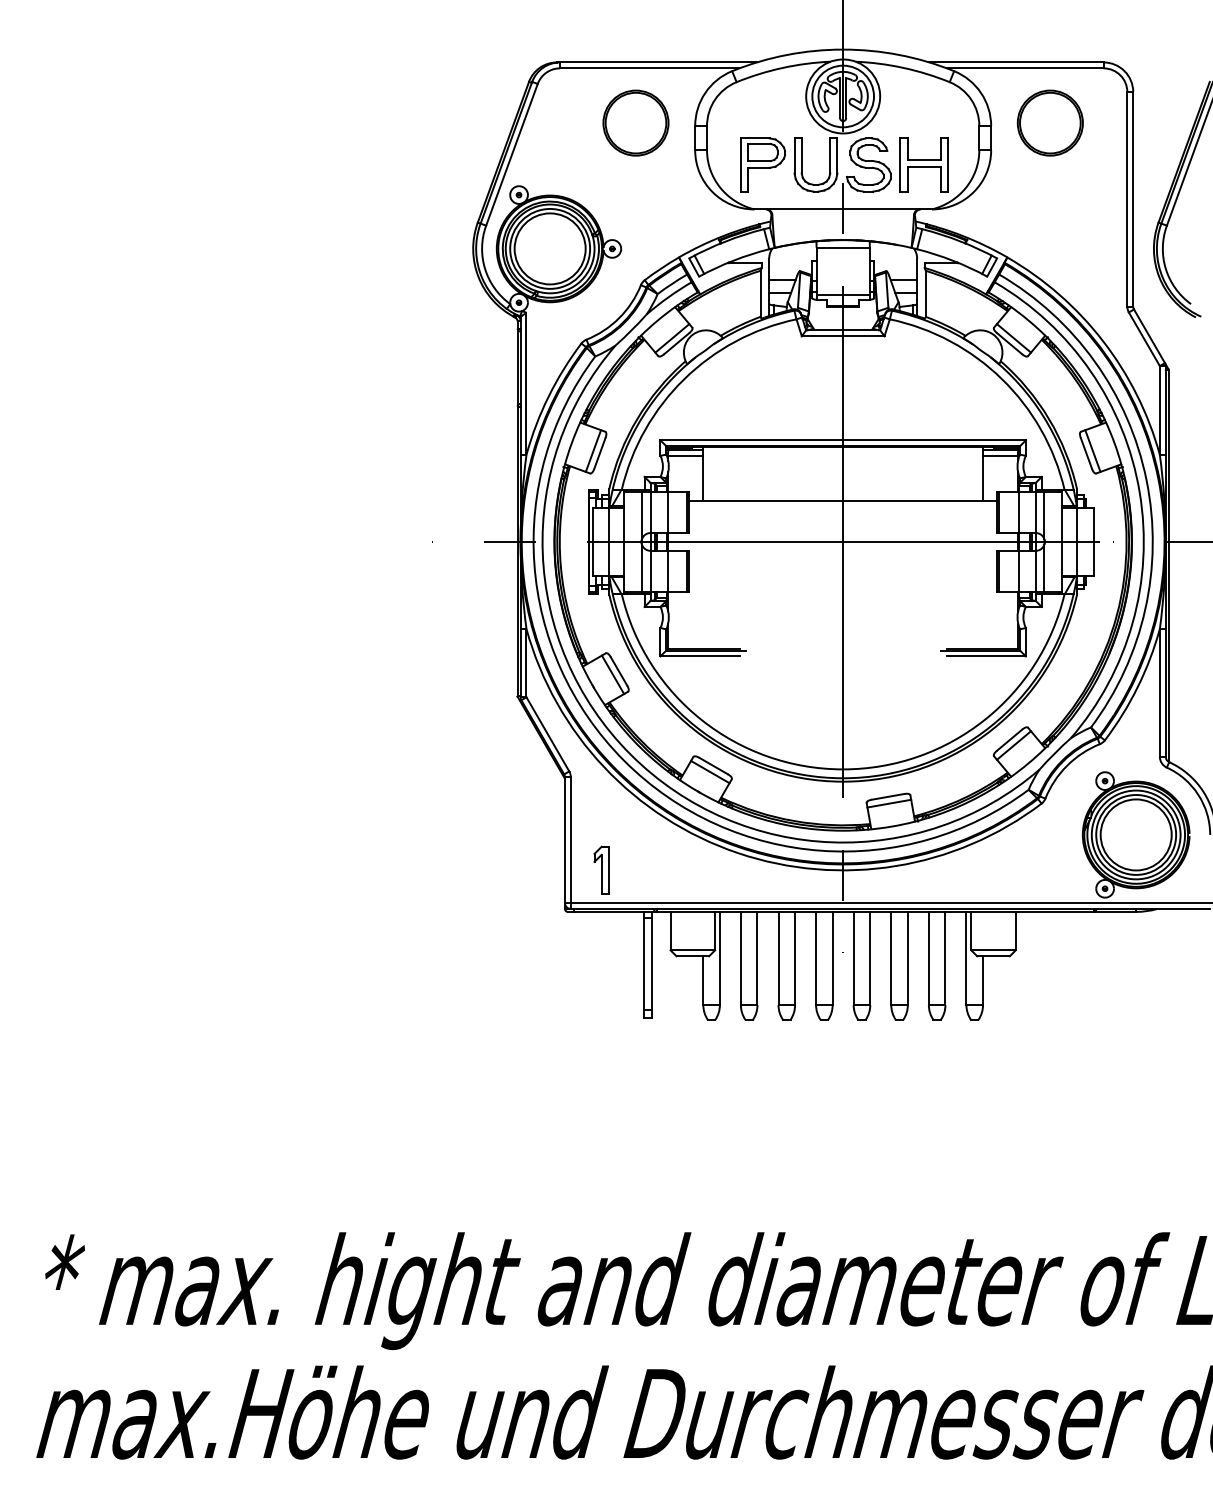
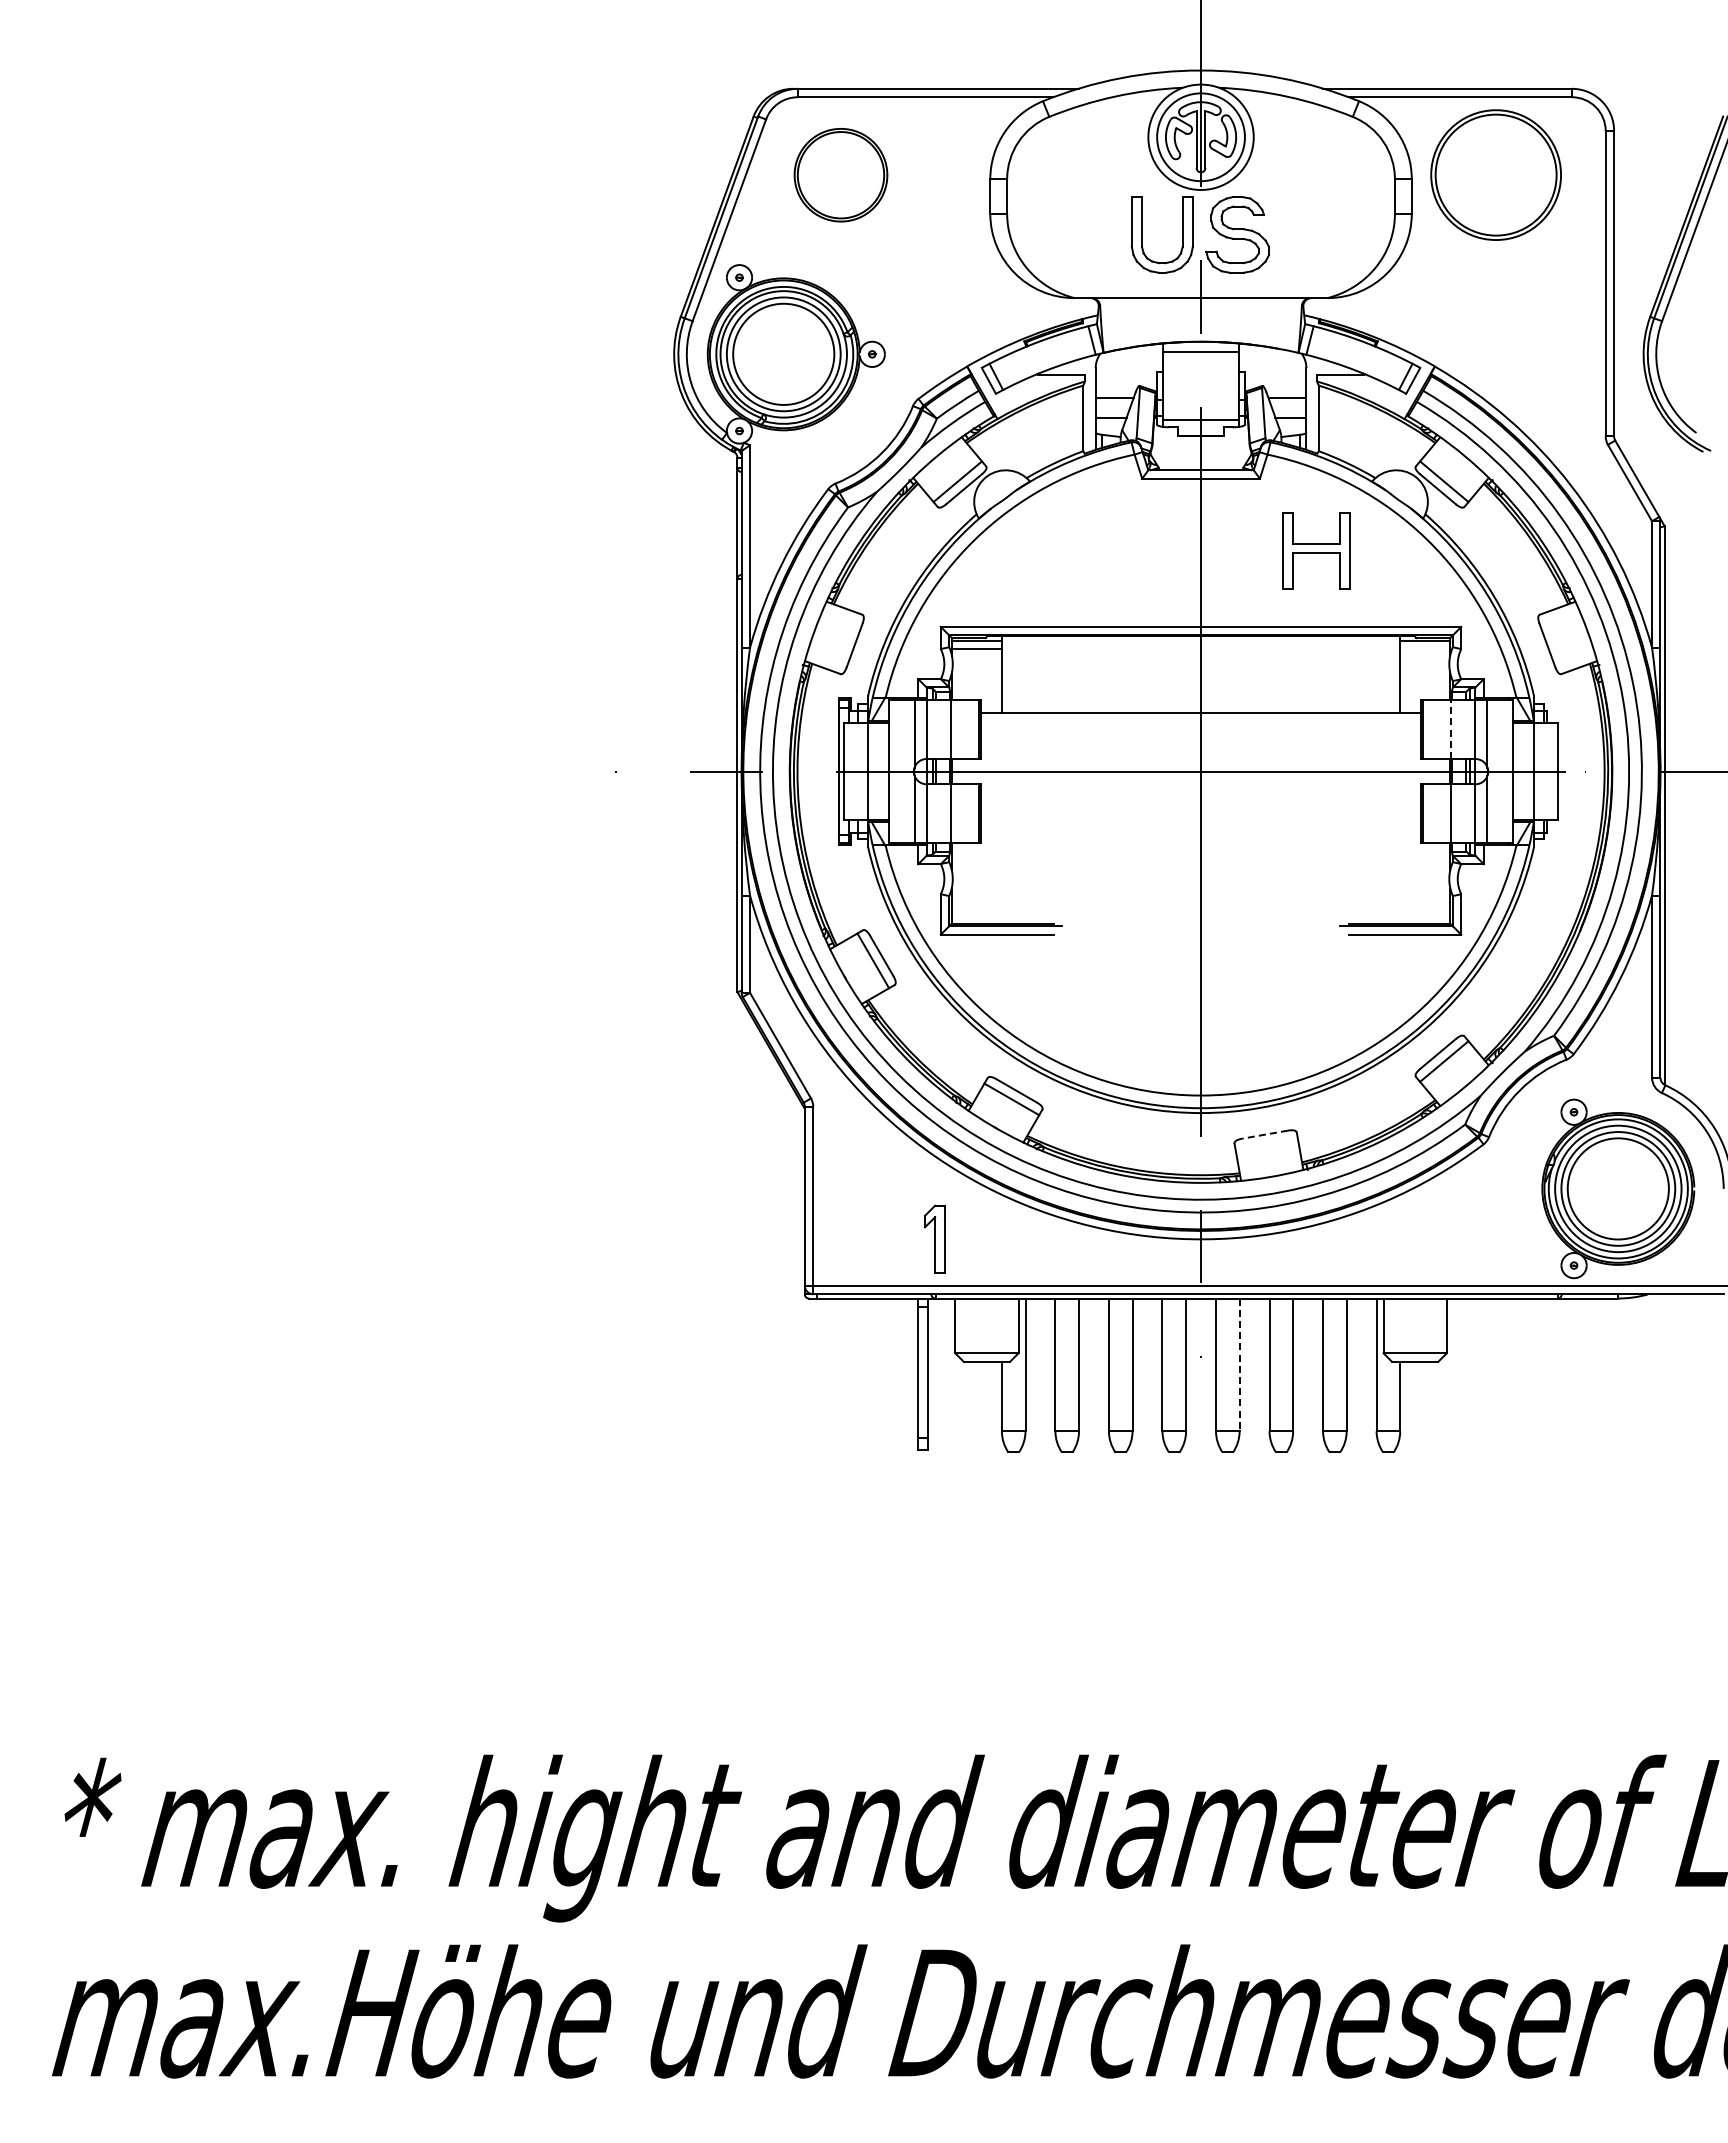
part: (635, 123) -> (840, 175), moved
part: (1049, 123) -> (1495, 175), size x1.4
part: (763, 164) -> (1087, 234), removed
part: (924, 164) -> (1316, 550), moved
line: (593, 450) -> (845, 641), removed
line: (1092, 450) -> (1556, 641), removed
line: (1000, 456) -> (1425, 649), removed
line: (1018, 512) -> (1450, 729), solid -> dashed
line: (887, 796) -> (1264, 1134), solid -> dashed
line: (889, 803) -> (1266, 1143), removed
part: (601, 869) -> (934, 1238), moved
line: (870, 958) -> (1239, 1365), solid -> dashed

